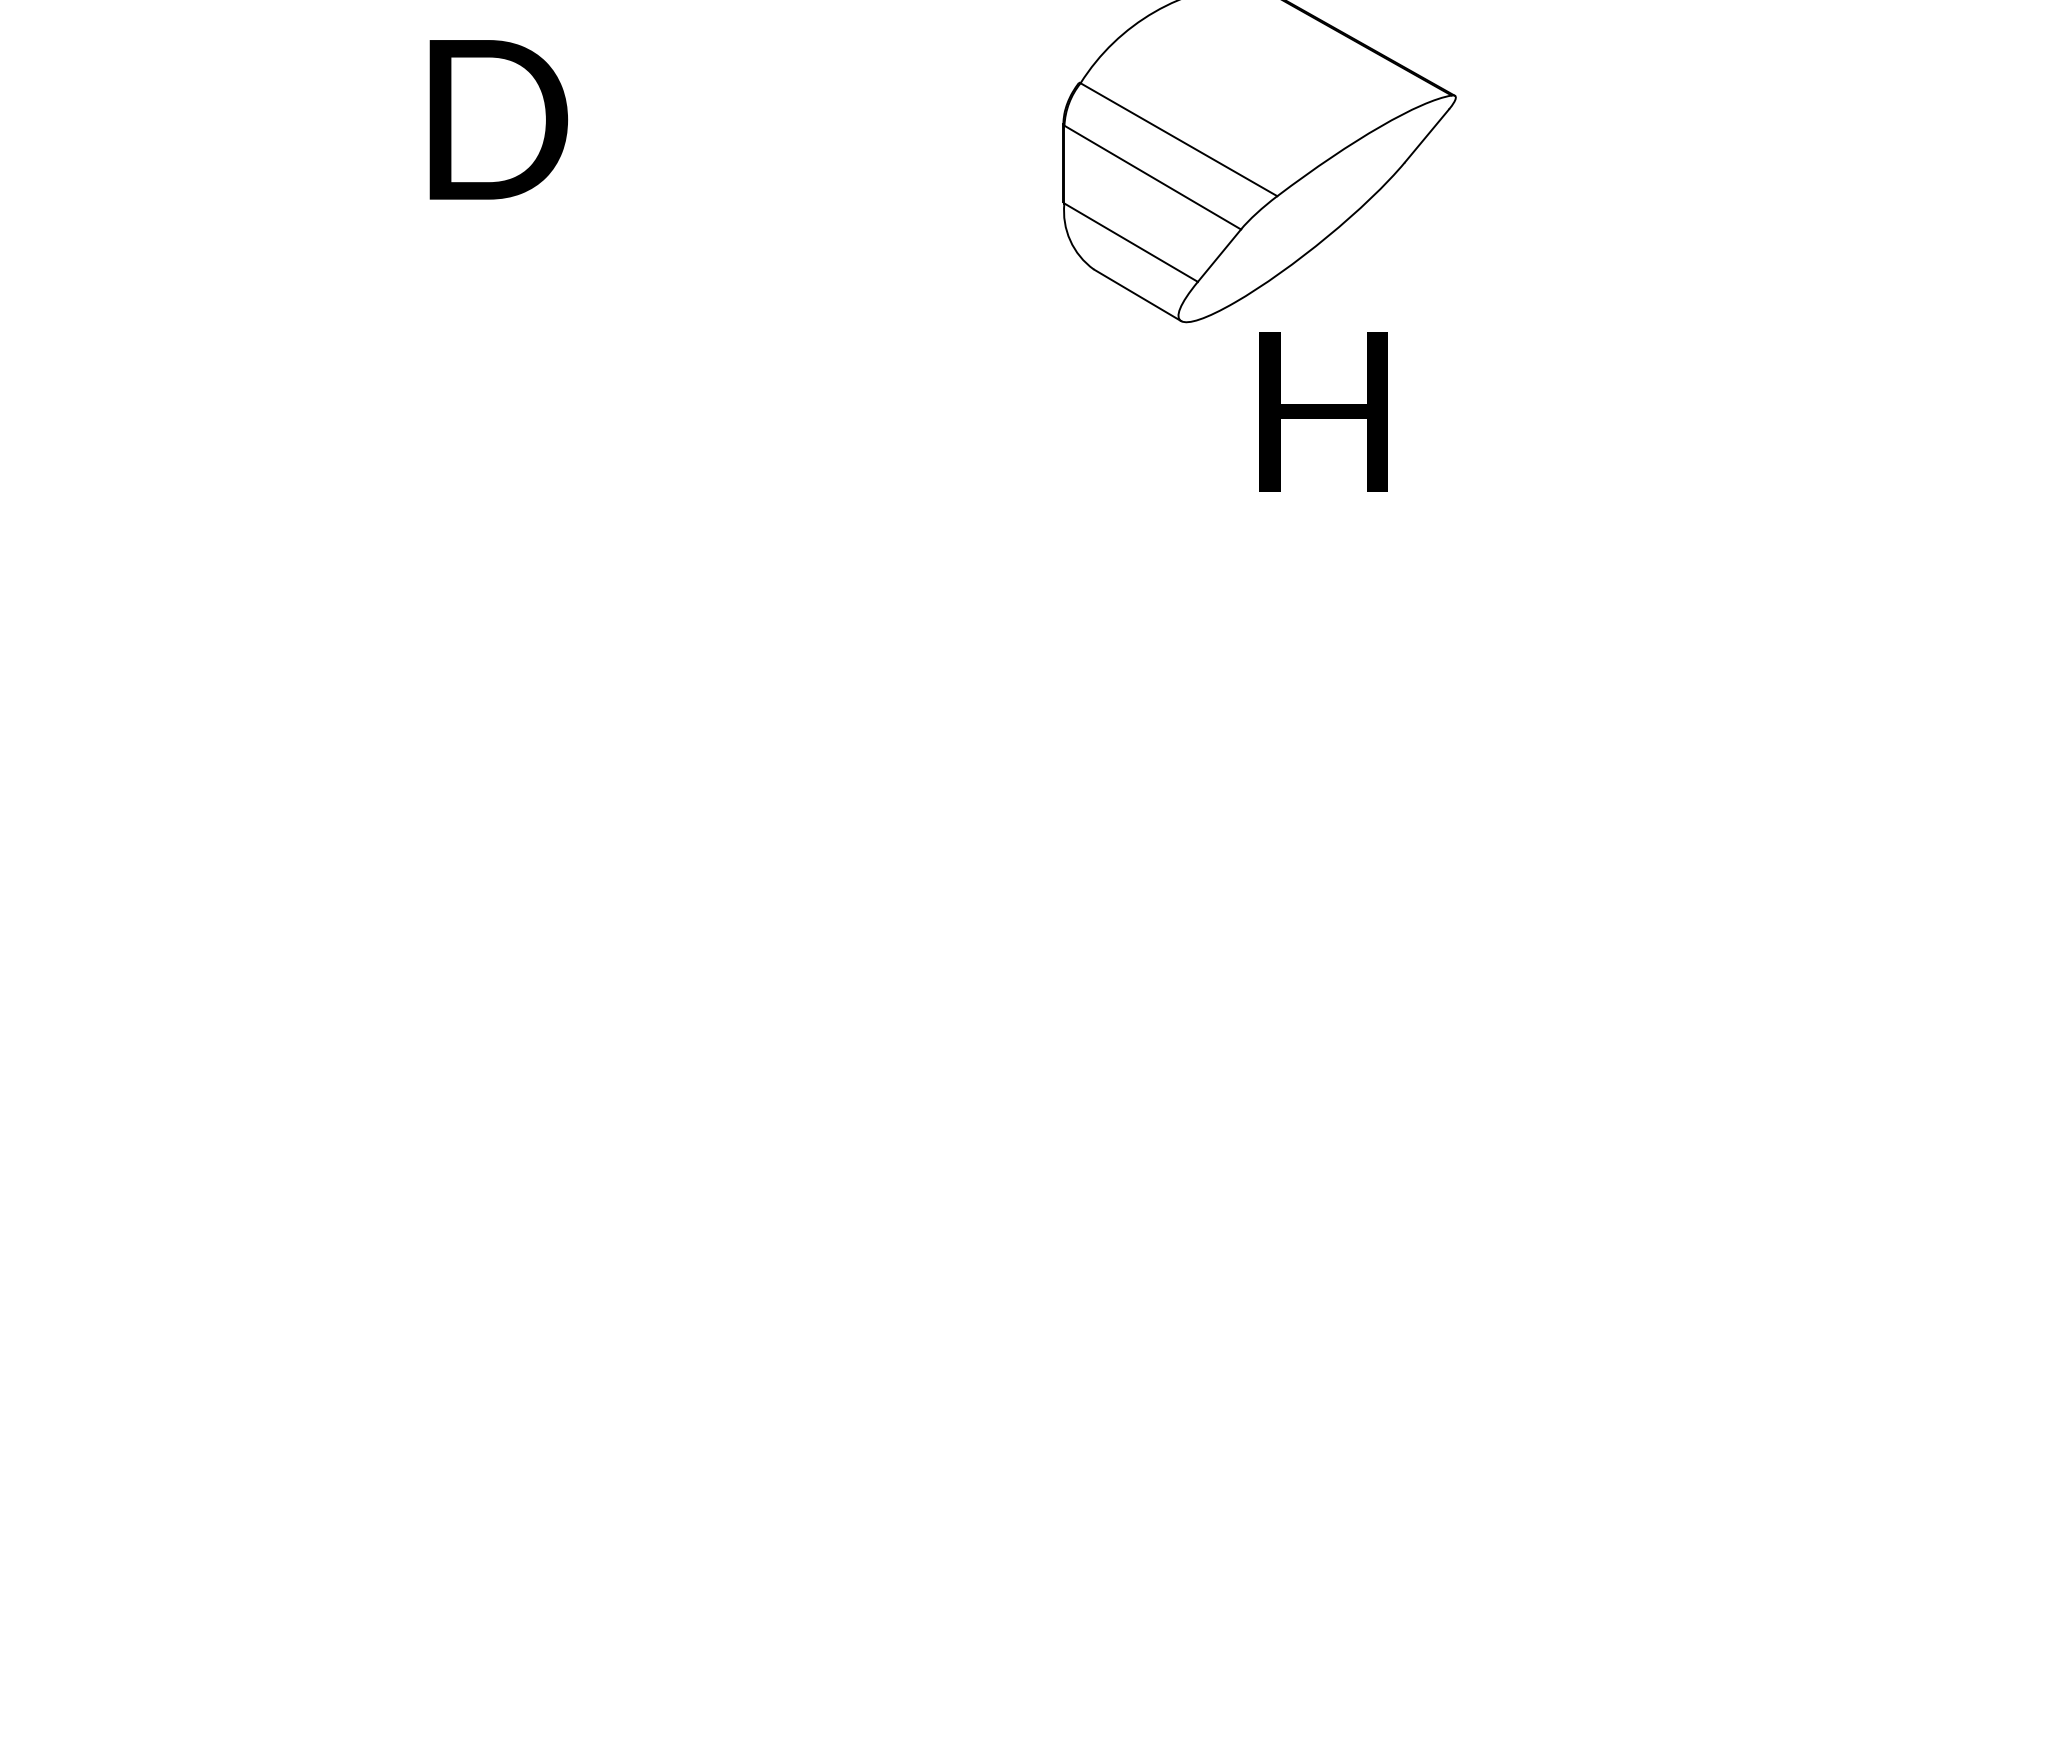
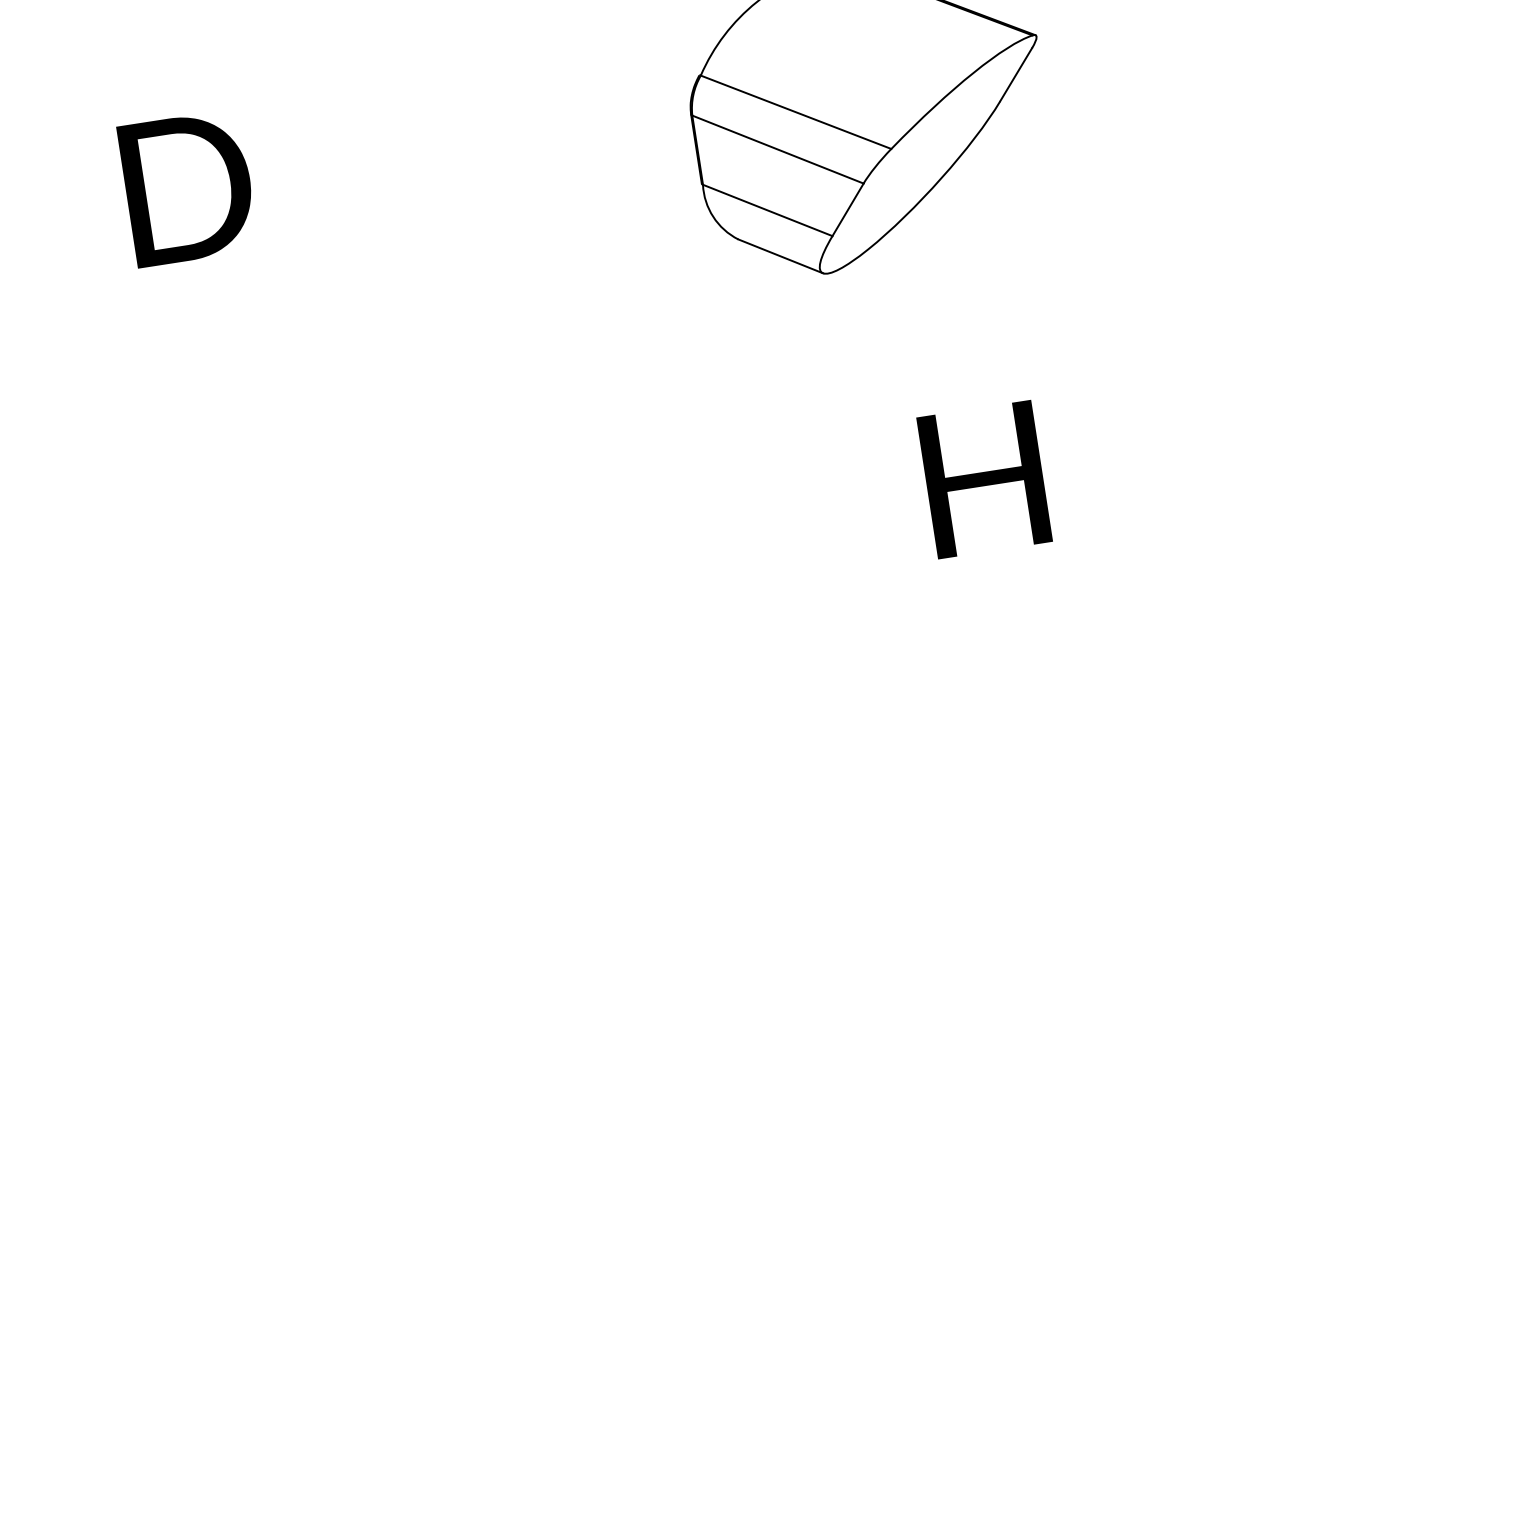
text: (1323, 411) -> (984, 479), moved

